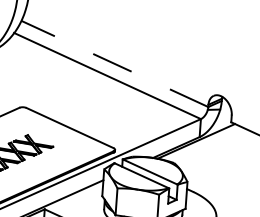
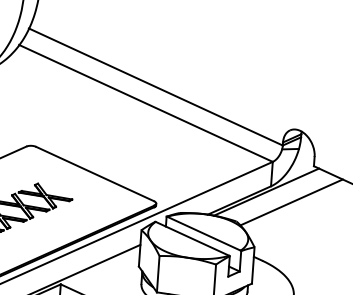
line: (114, 63) -> (155, 86), dashed -> solid
line: (214, 148) -> (291, 201), added

